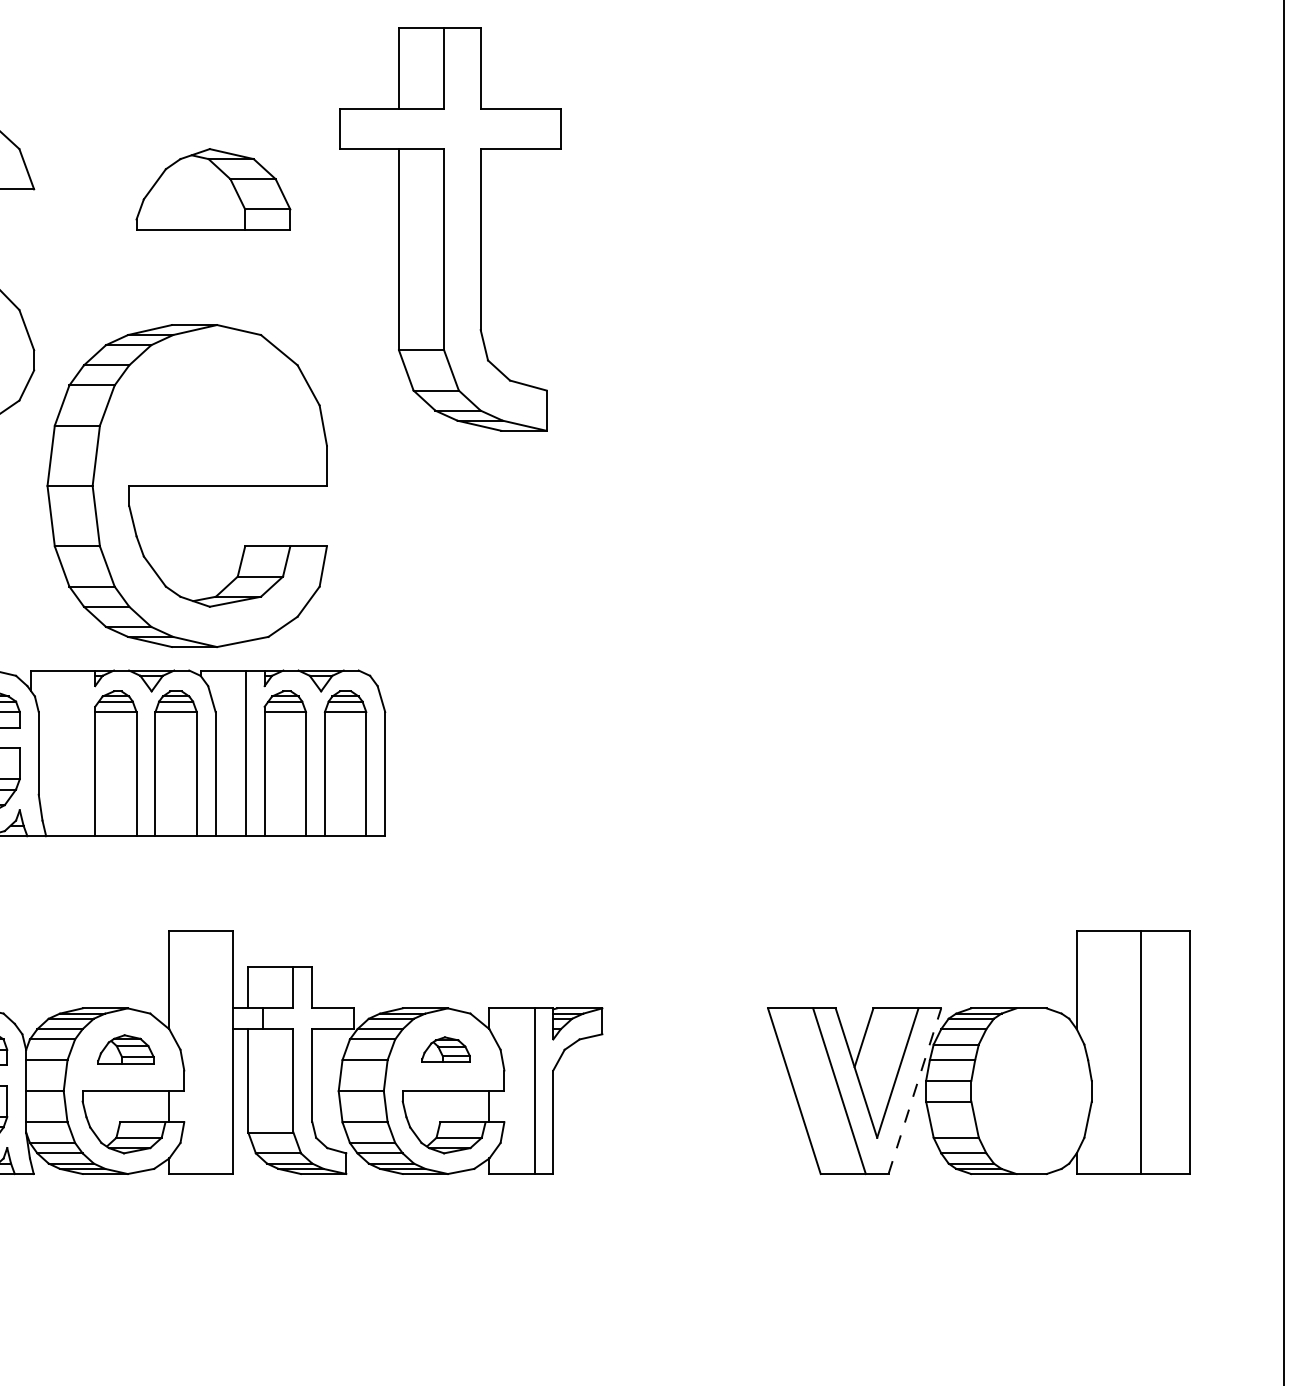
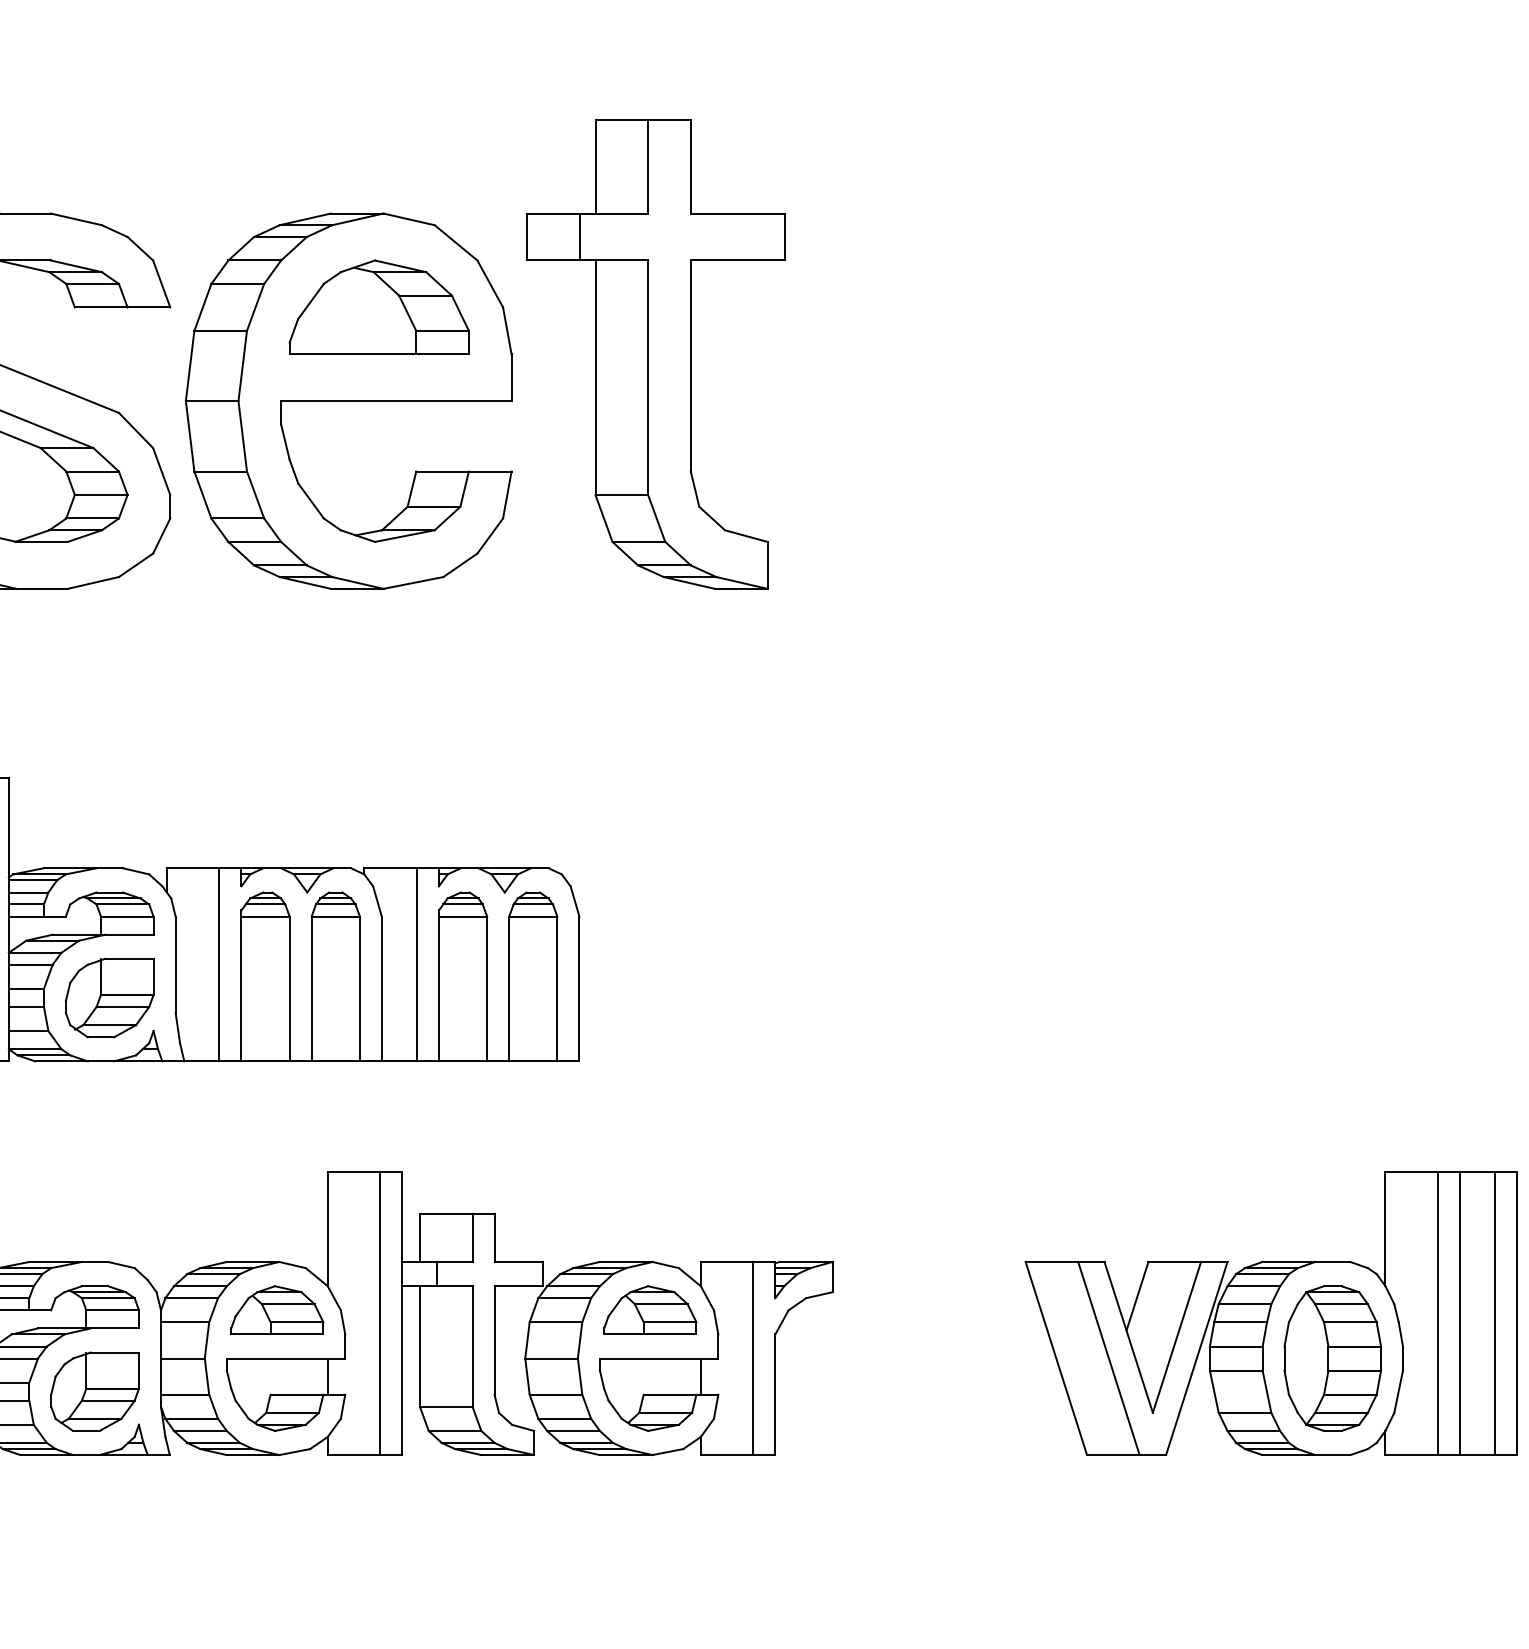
line: (385, 128) -> (579, 236), added
part: (187, 485) -> (348, 400), moved
line: (76, 753) -> (219, 964), added
part: (126, 1049) -> (277, 1309), size x1.43
part: (446, 1049) -> (650, 1309), size x1.67
line: (214, 1052) -> (380, 1313), added
line: (1122, 1052) -> (1438, 1313), added
line: (1171, 1052) -> (1495, 1313), added
line: (914, 1091) -> (1196, 1358), dashed -> solid
part: (1031, 1091) -> (1332, 1358), added

